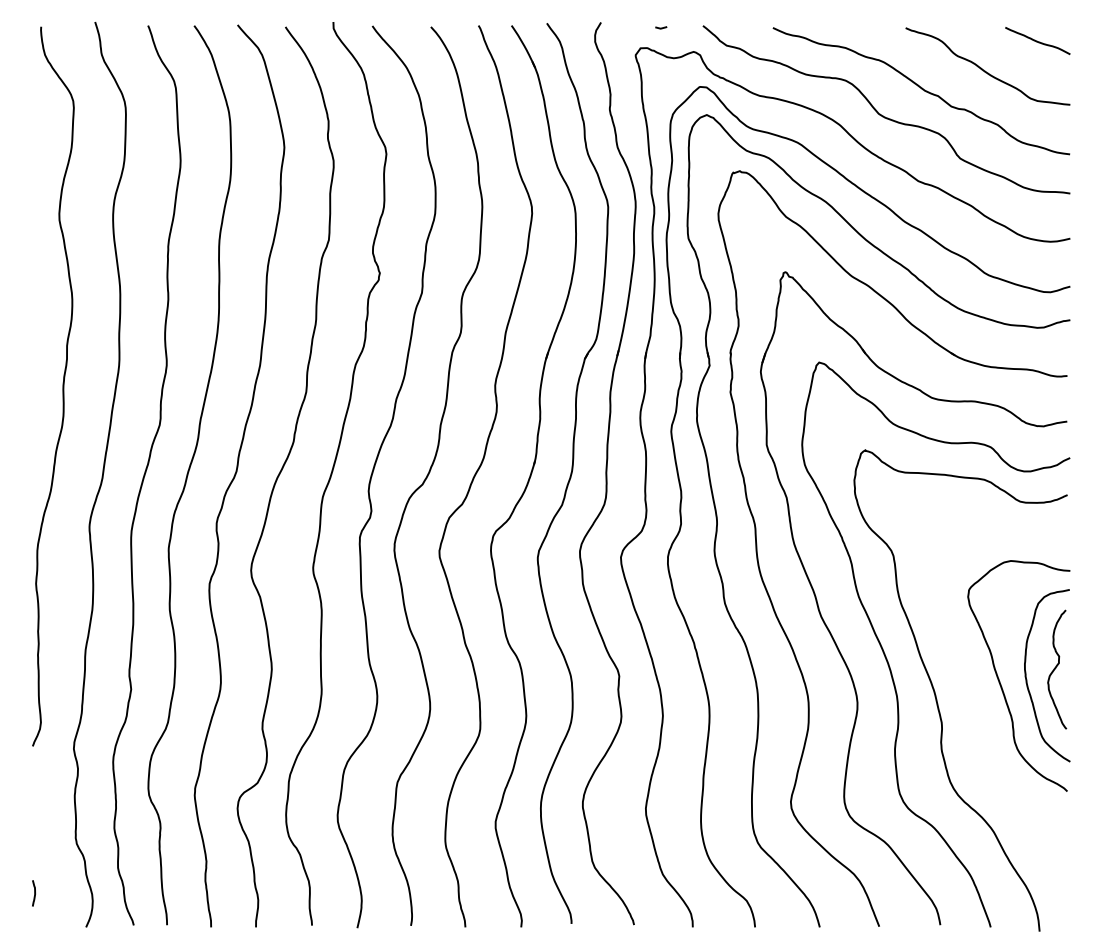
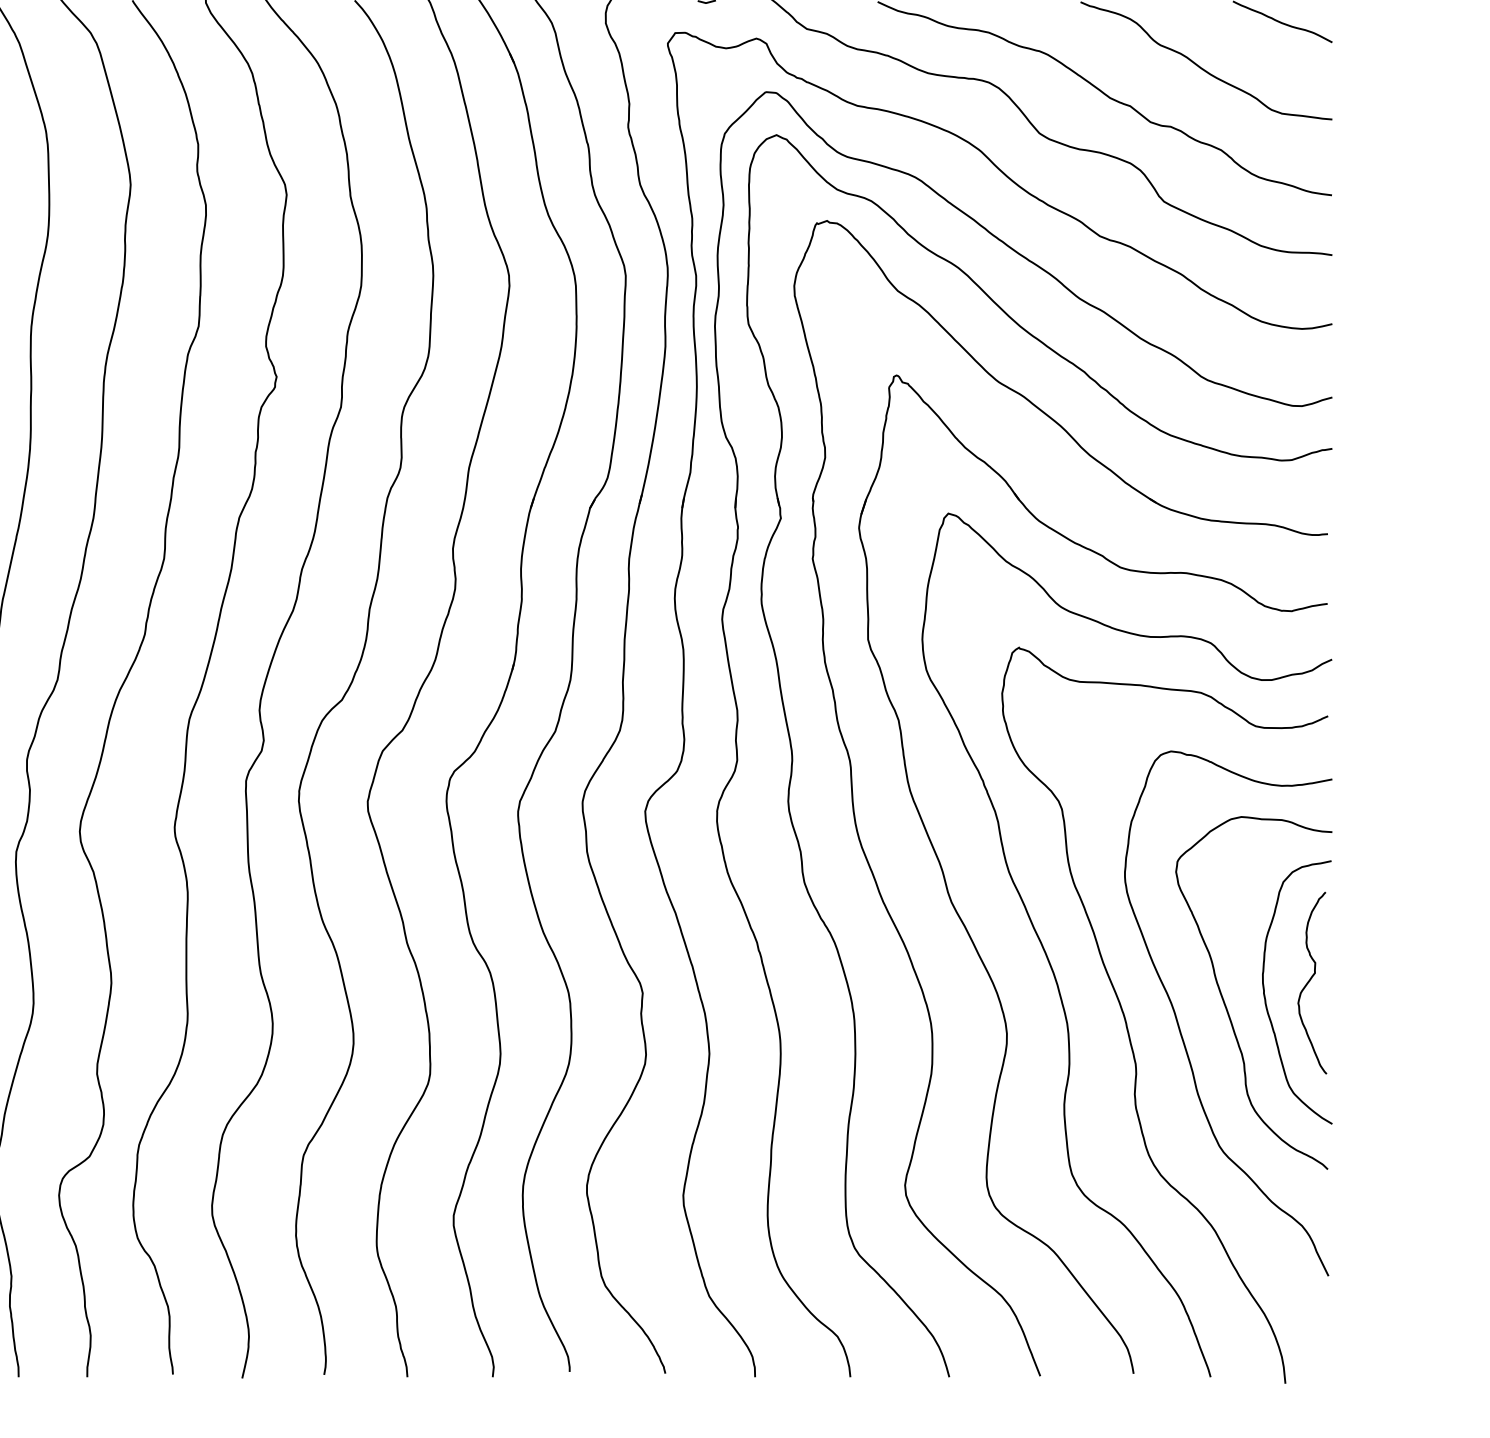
curve: (971, 699) -> (1181, 1028), added

